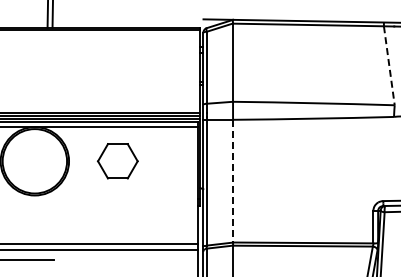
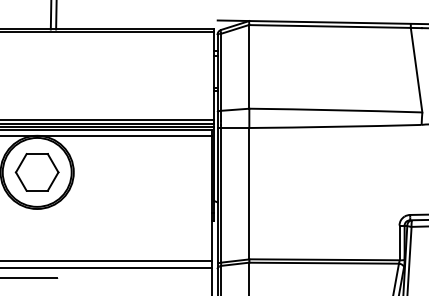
line: (389, 65) -> (416, 69), dashed -> solid
part: (117, 161) -> (36, 172), moved
line: (233, 181) -> (249, 194), dashed -> solid

